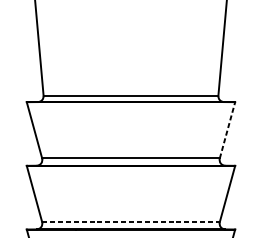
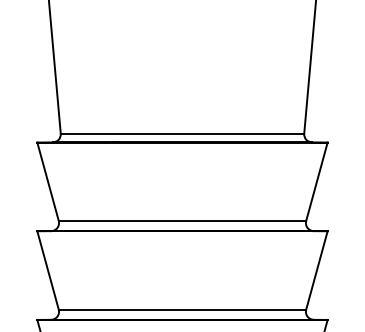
line: (227, 130) -> (316, 181), dashed -> solid
line: (131, 222) -> (182, 309), dashed -> solid

